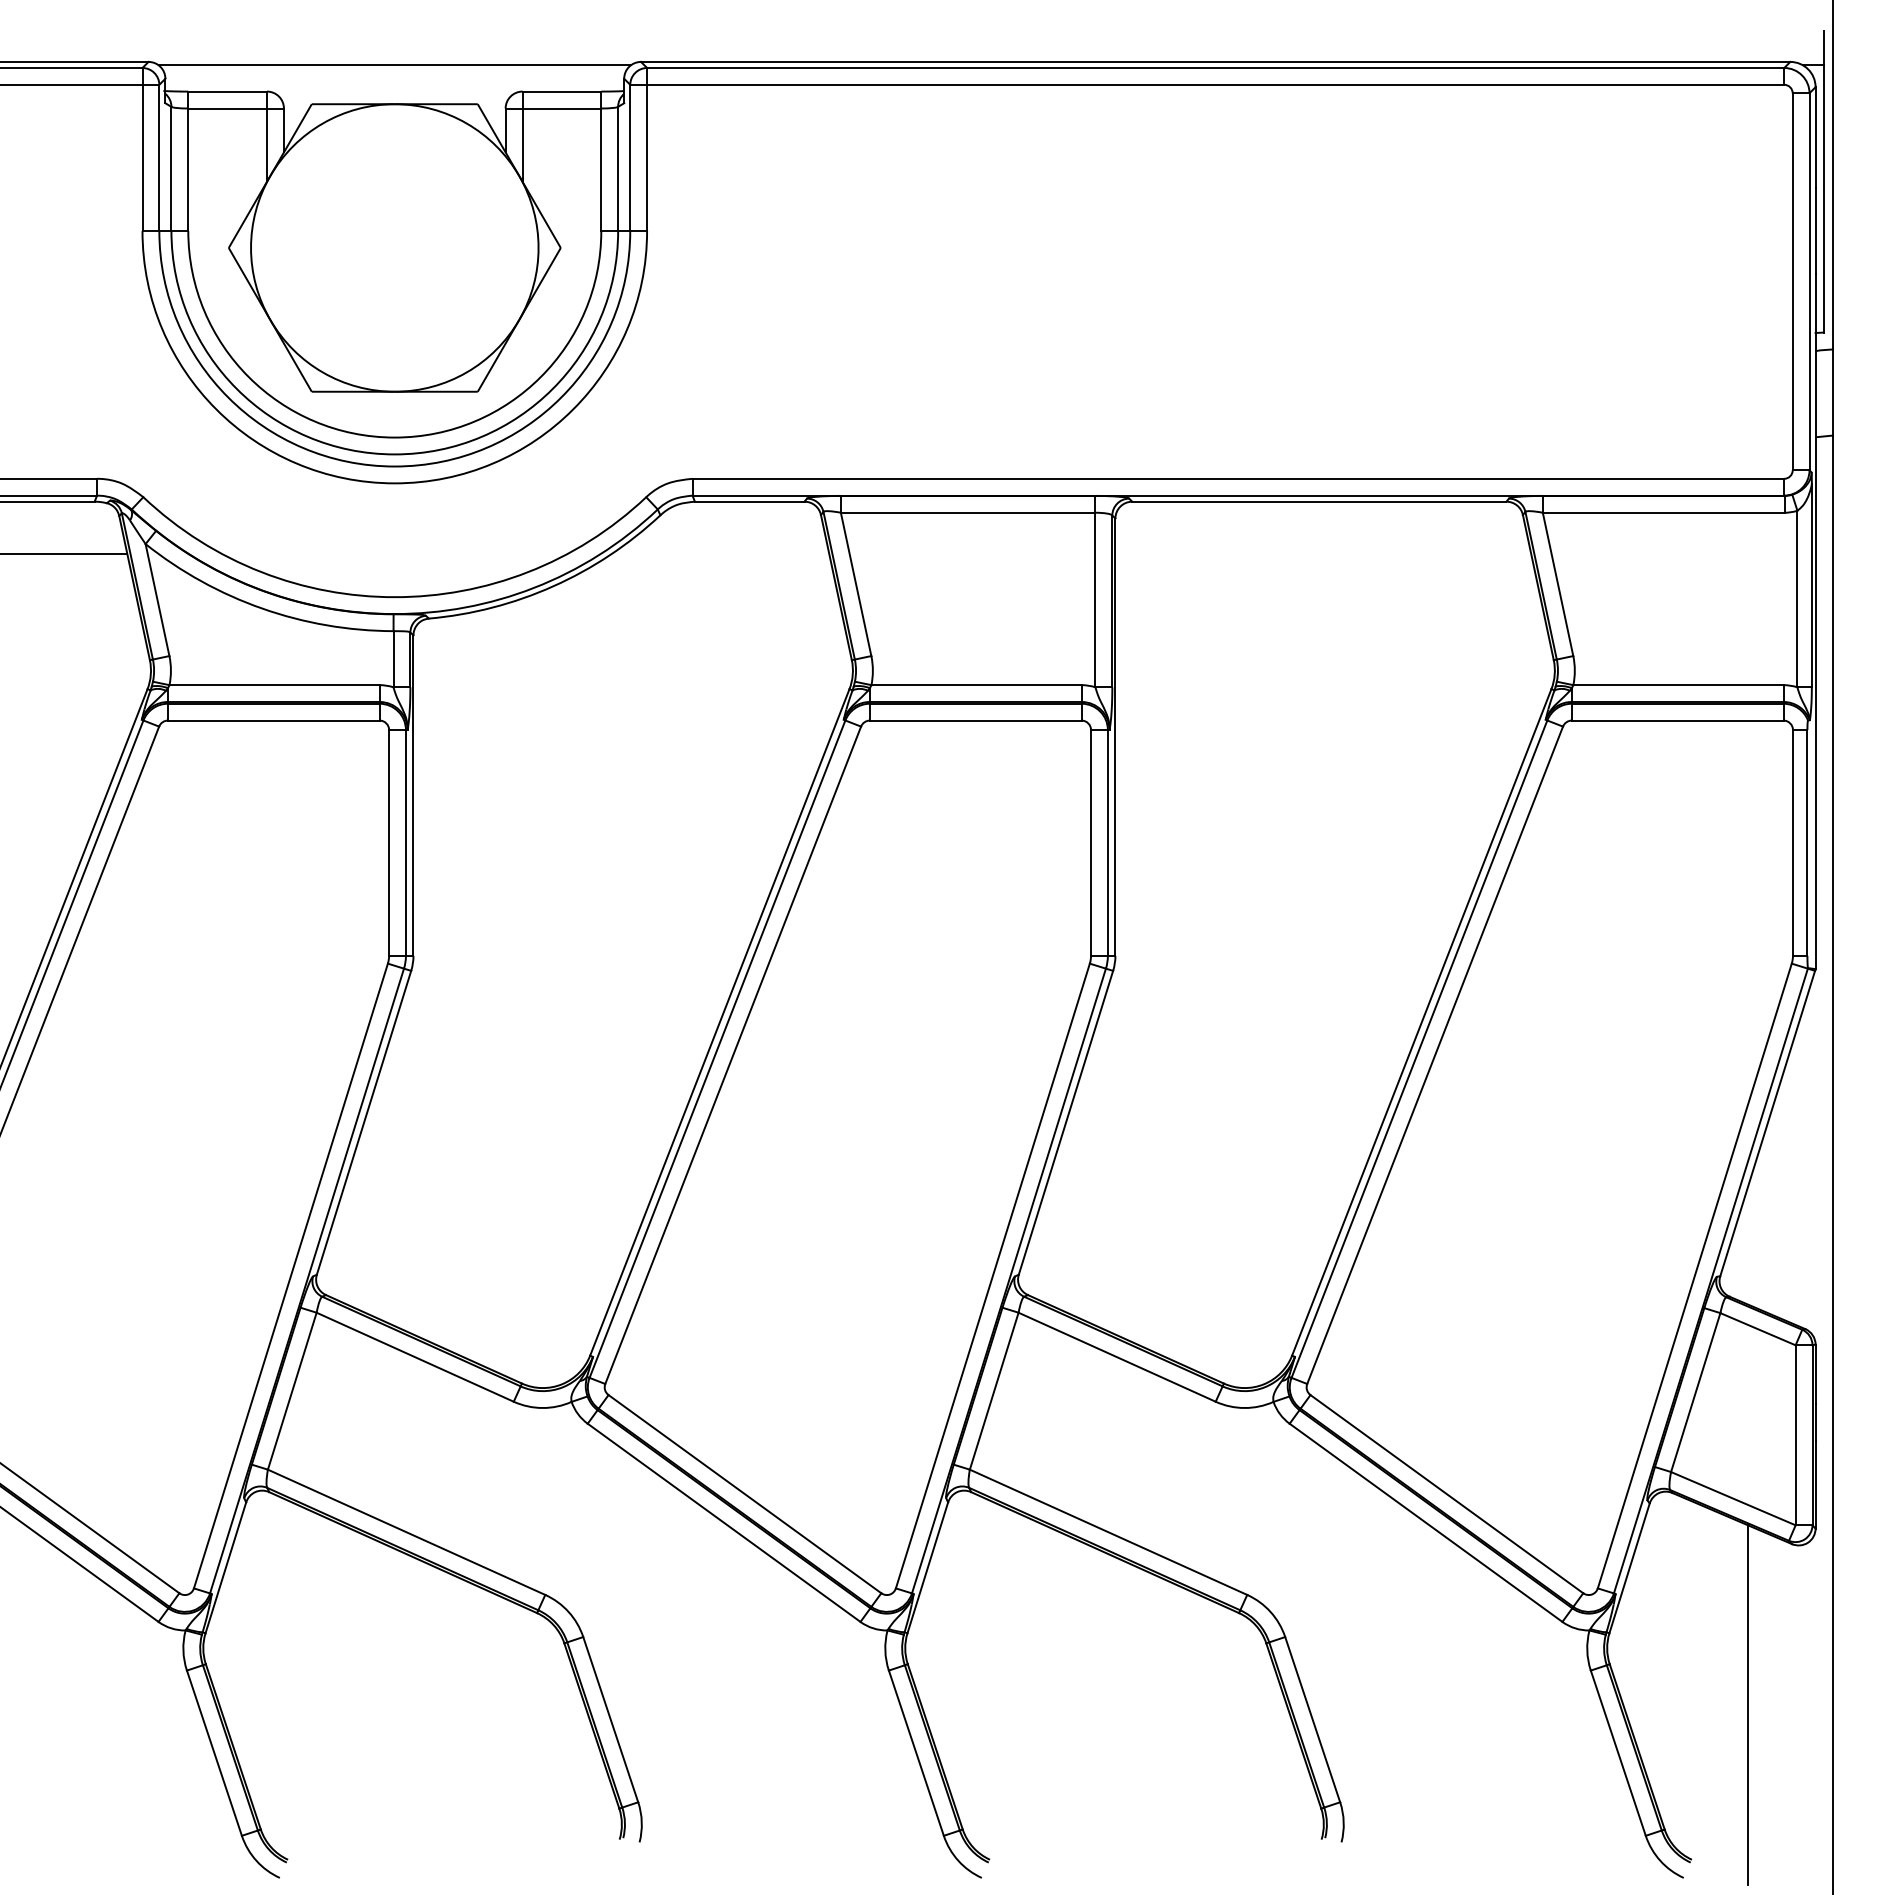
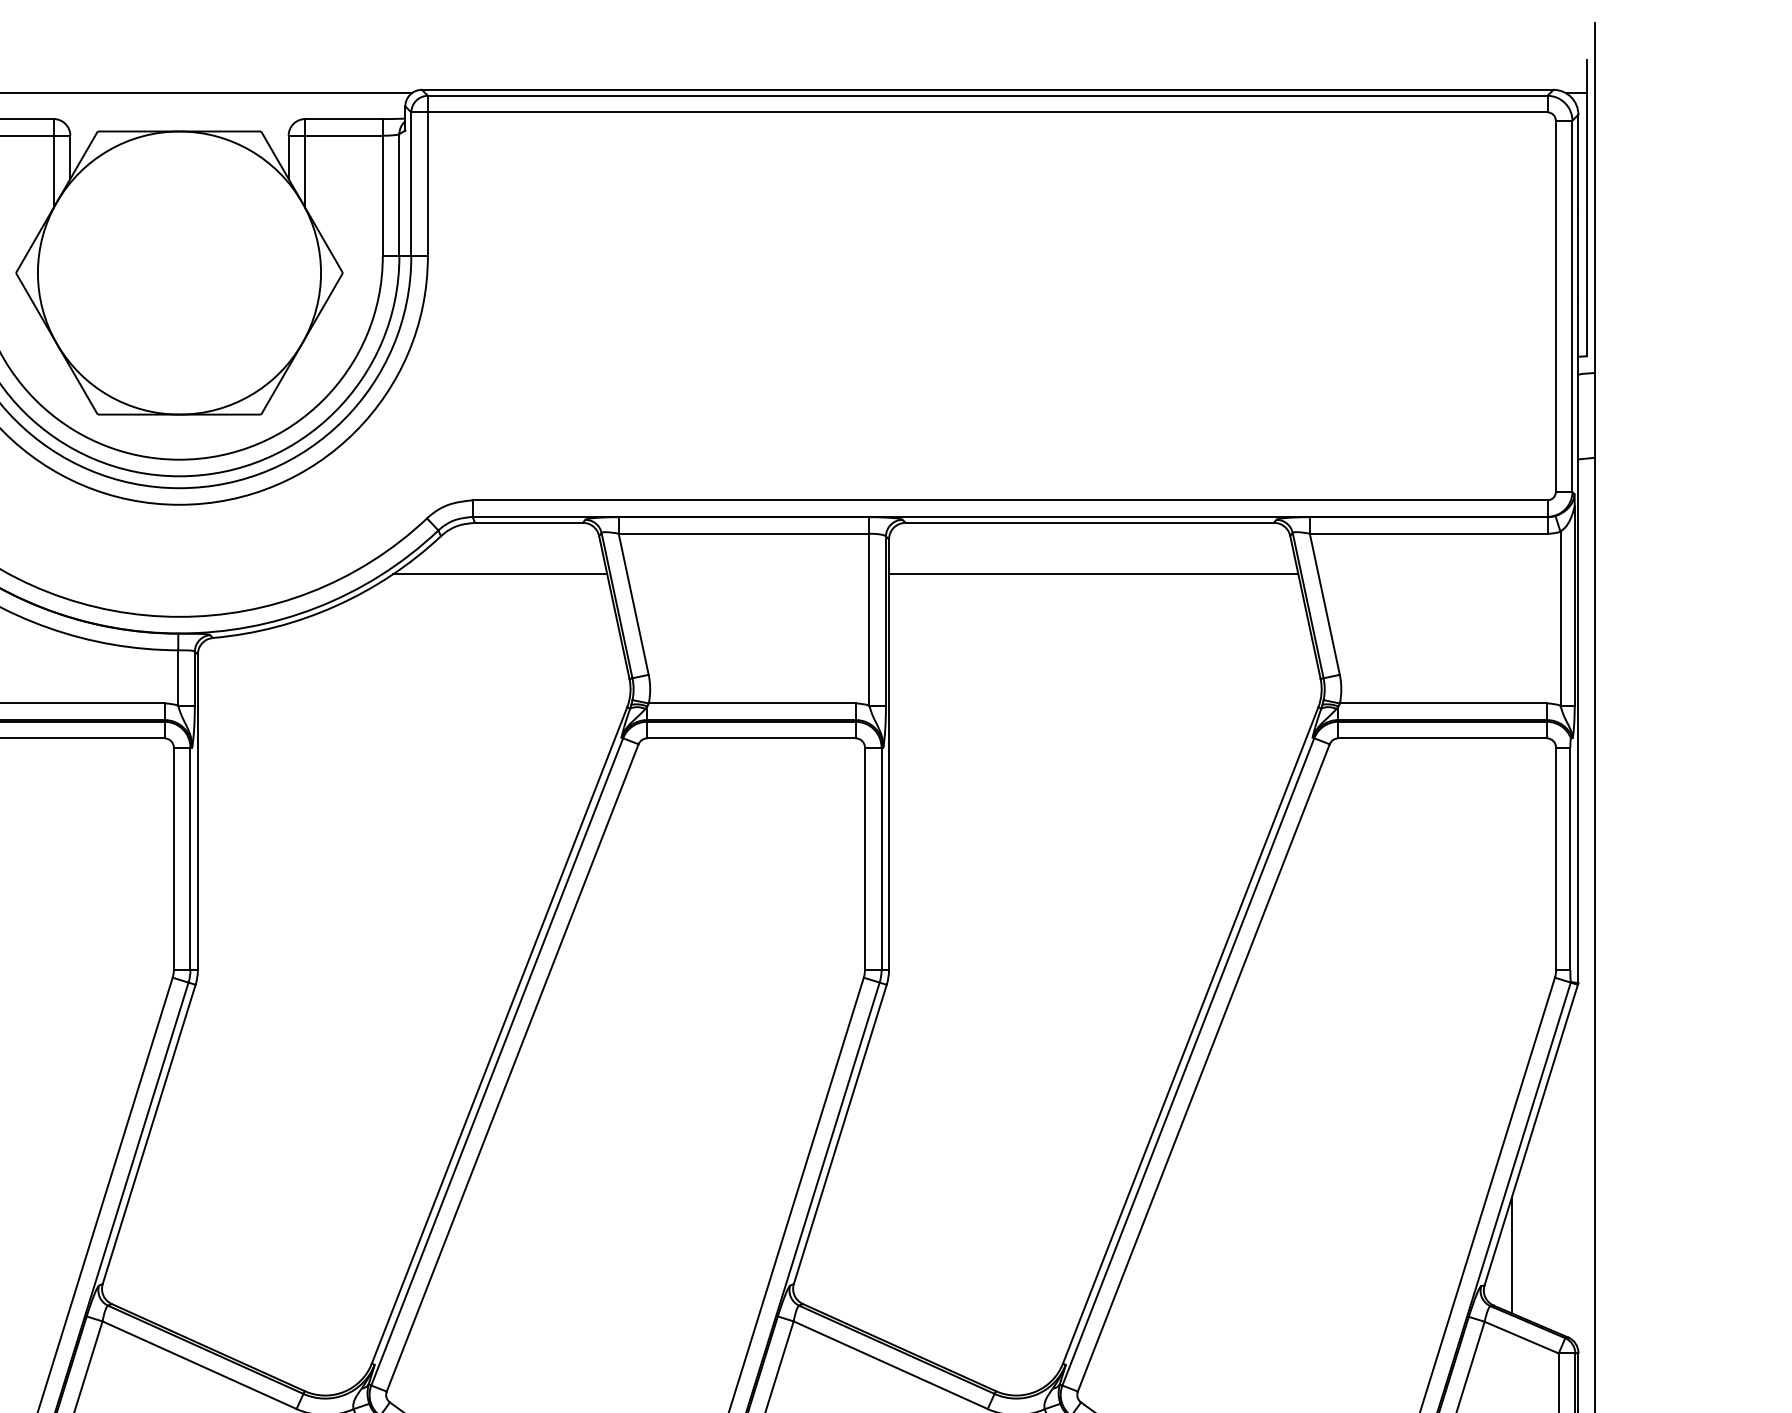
line: (720, 553) -> (500, 573), added
line: (1323, 553) -> (1093, 573), added
line: (1747, 1245) -> (1511, 1255), added

